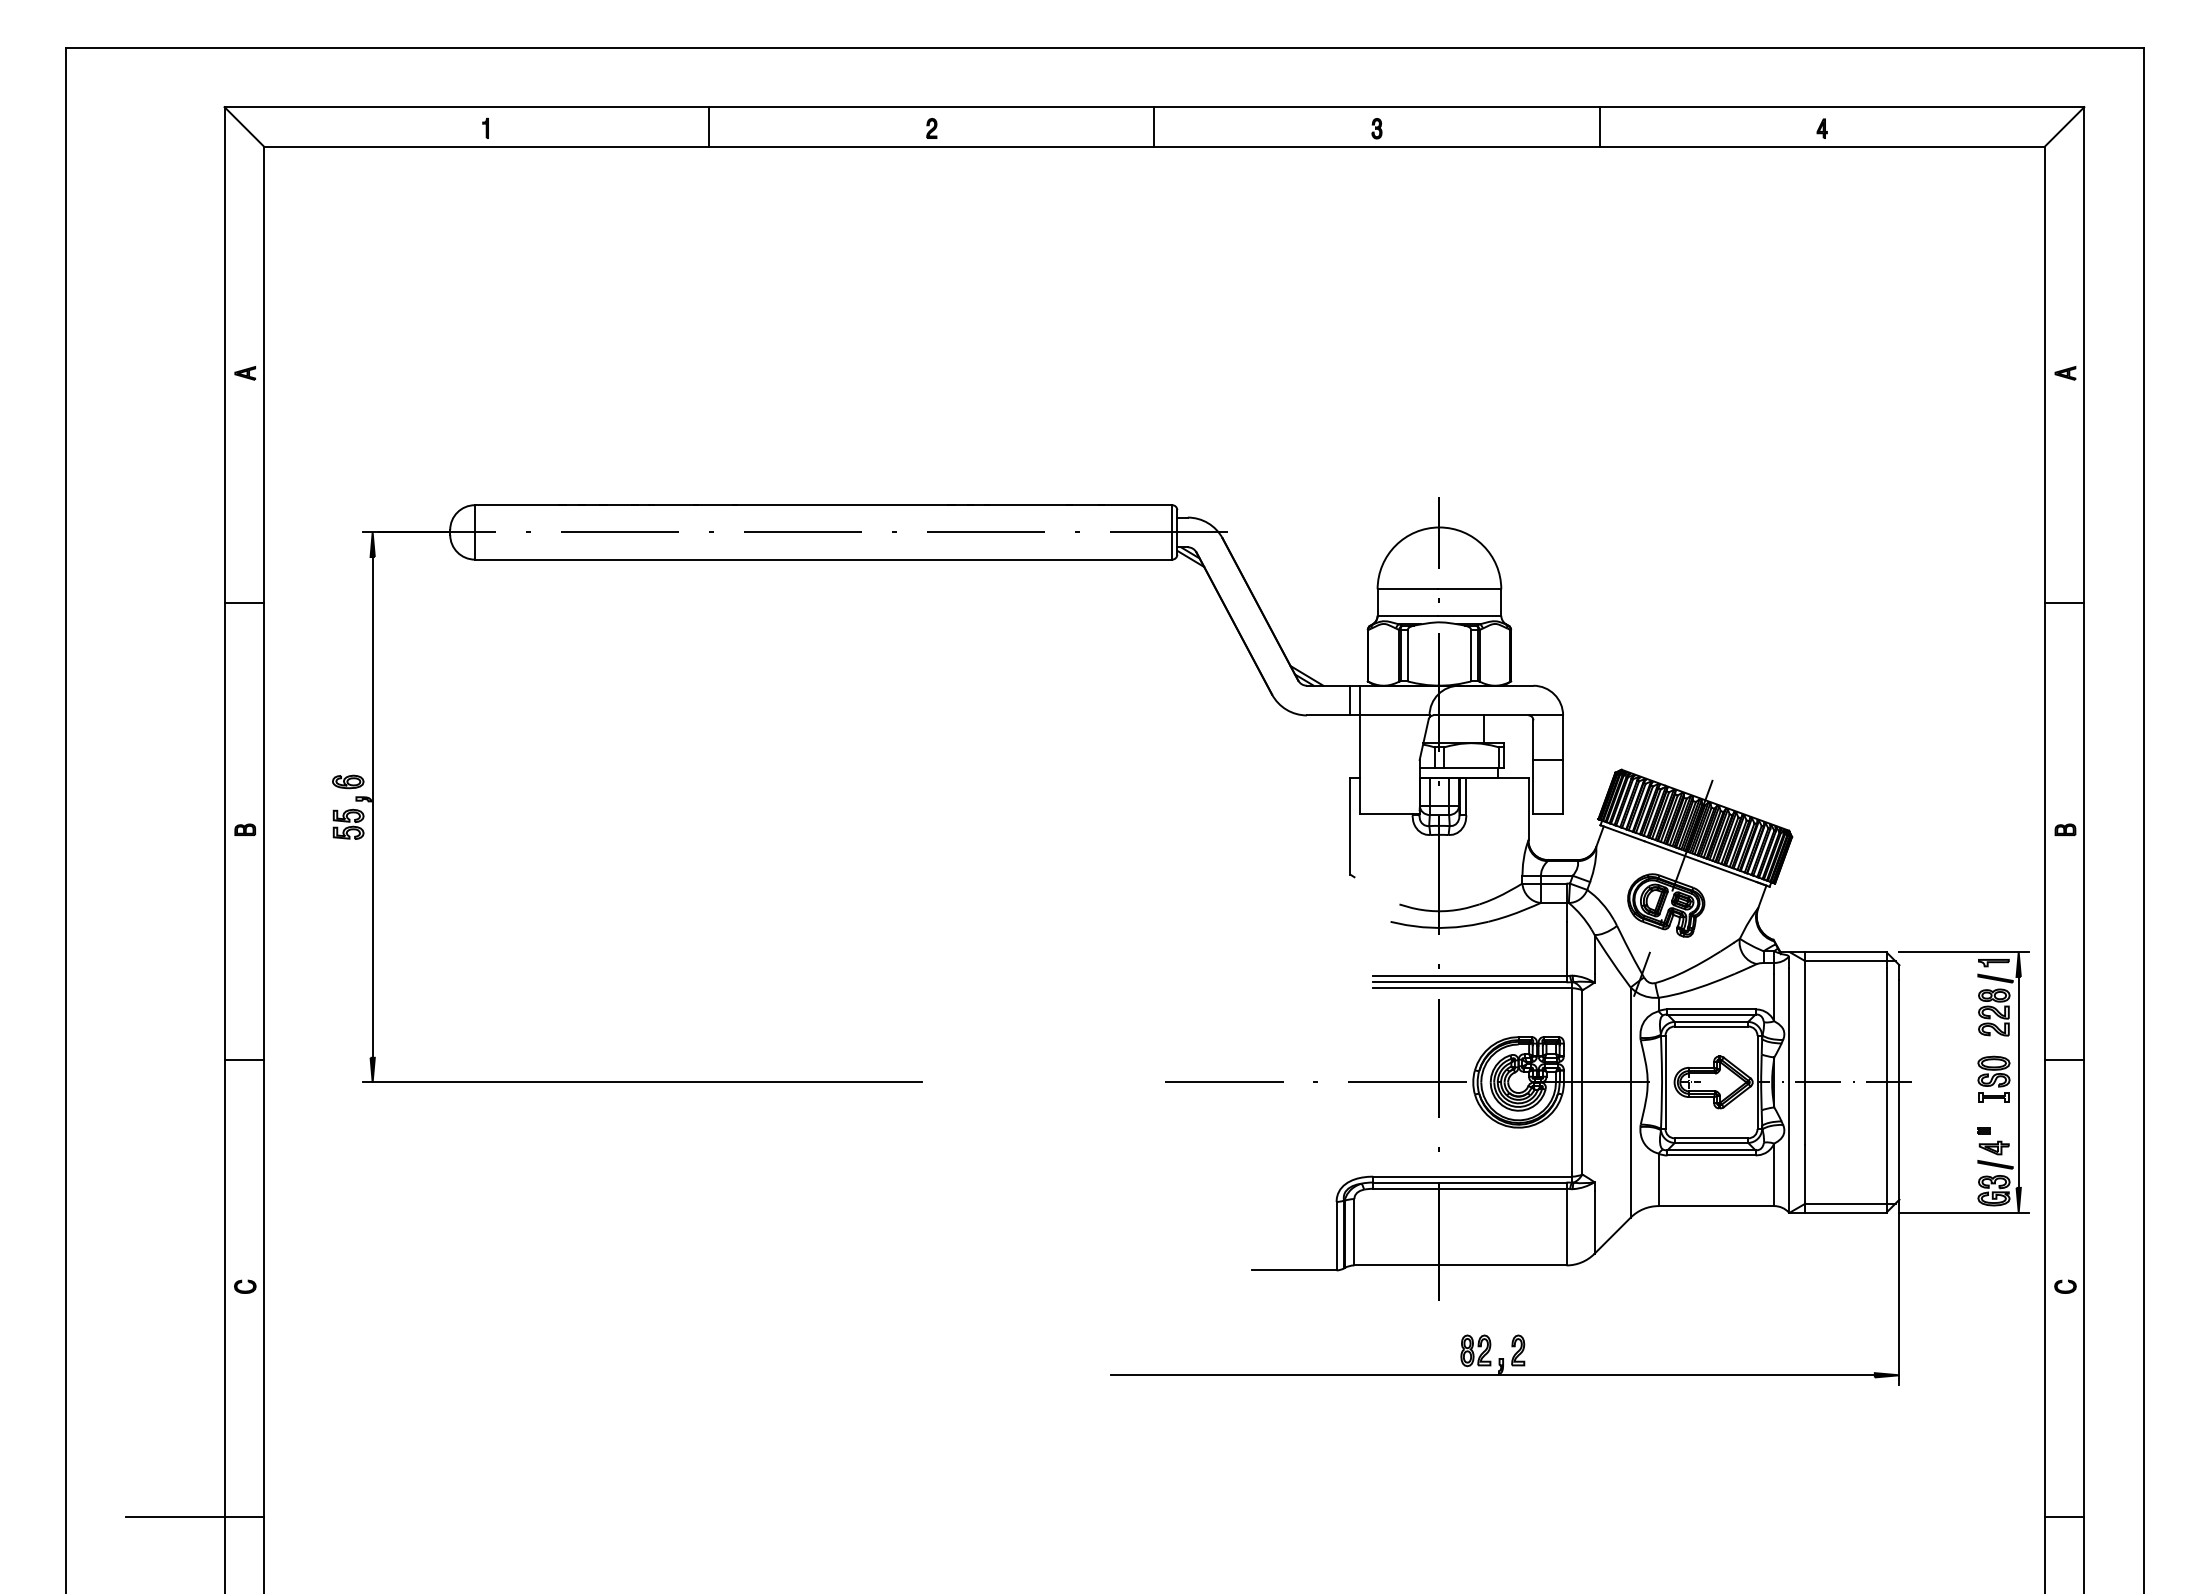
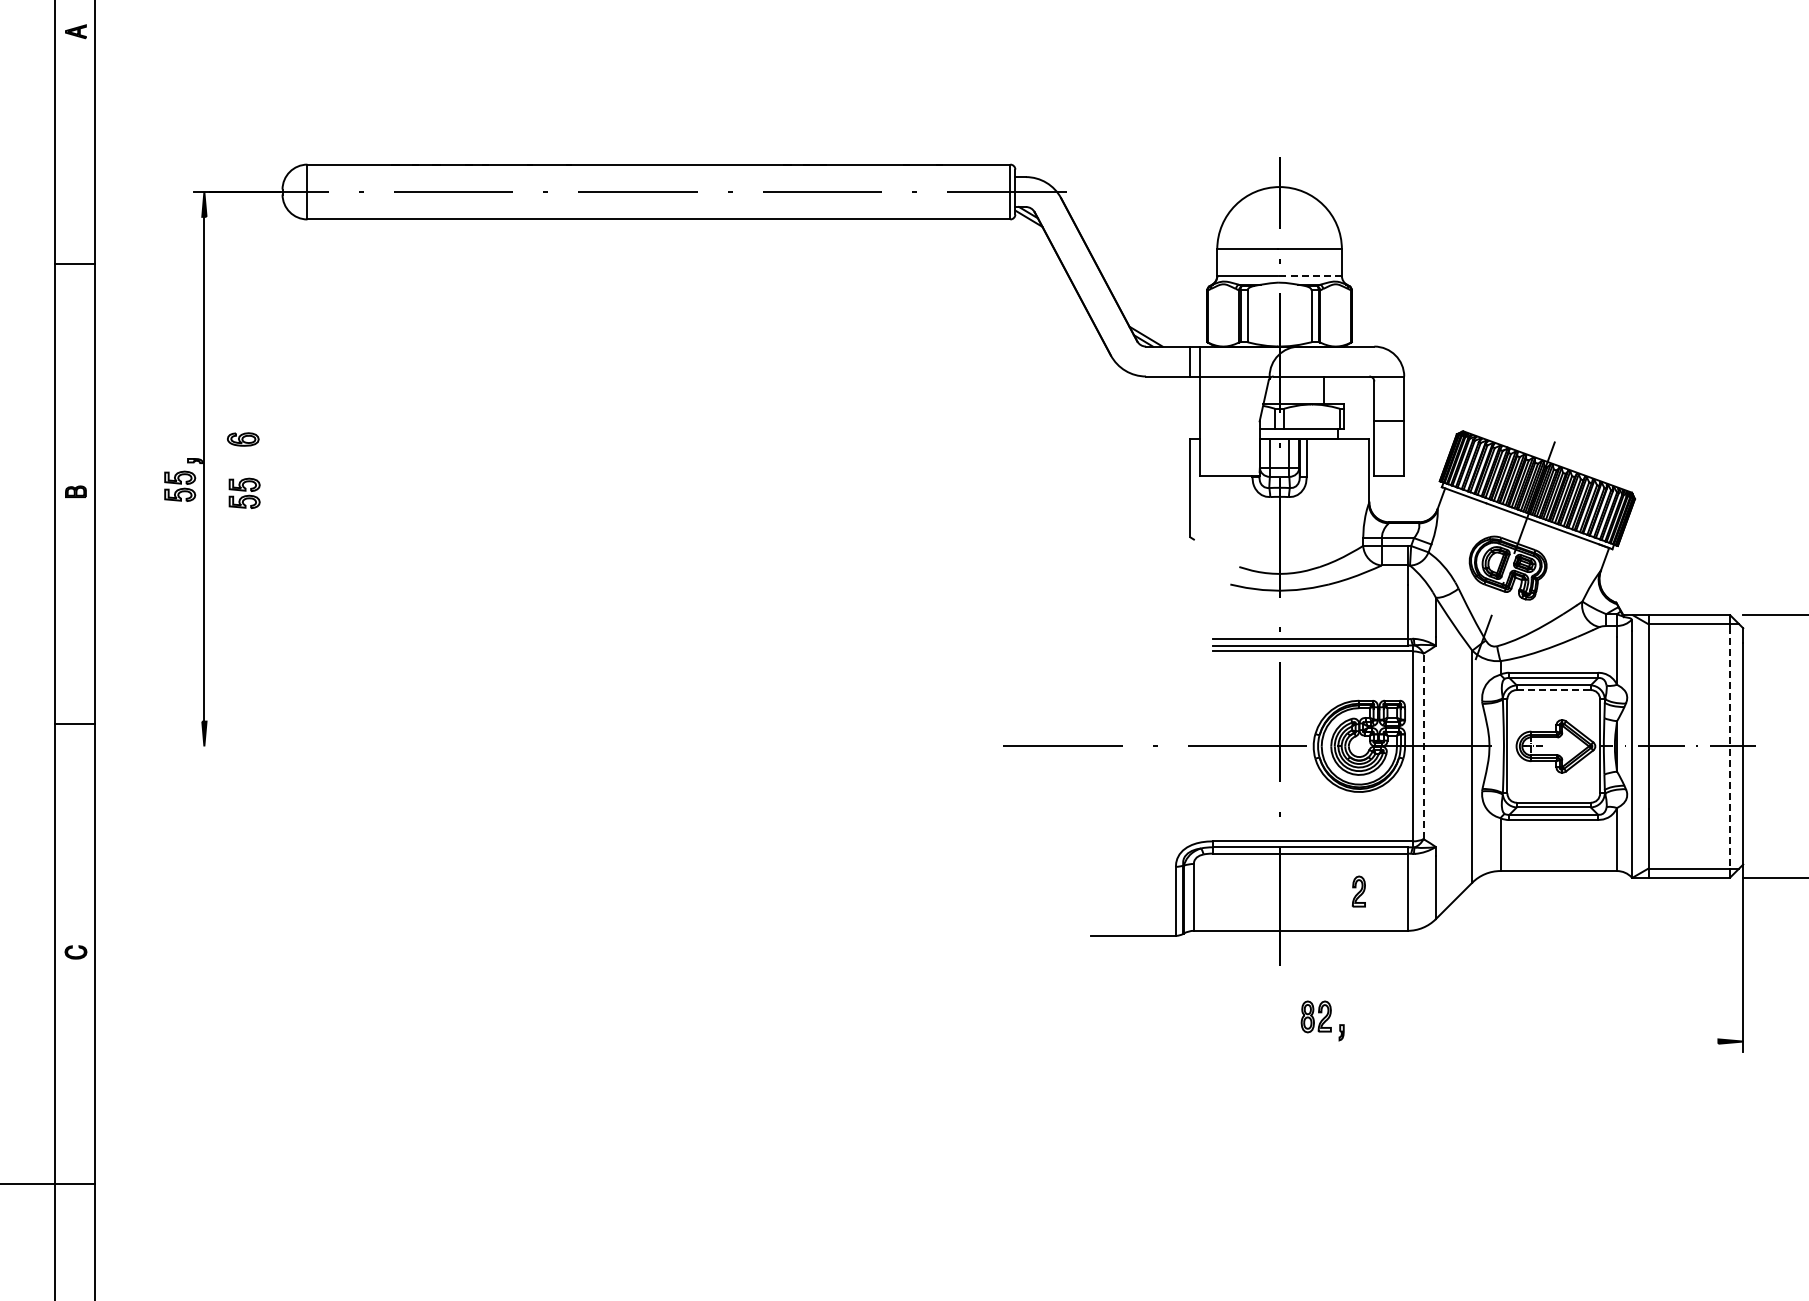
line: (1469, 615) -> (1309, 275), solid -> dashed
part: (348, 781) -> (243, 439), moved
part: (412, 830) -> (244, 492), added
line: (1711, 1026) -> (1553, 690), solid -> dashed
line: (1582, 1081) -> (1423, 745), solid -> dashed
line: (642, 1082) -> (476, 746), removed
line: (1886, 1089) -> (1730, 753), solid -> dashed
part: (1518, 1350) -> (1359, 891), moved
line: (1492, 1375) -> (1333, 1041), removed

